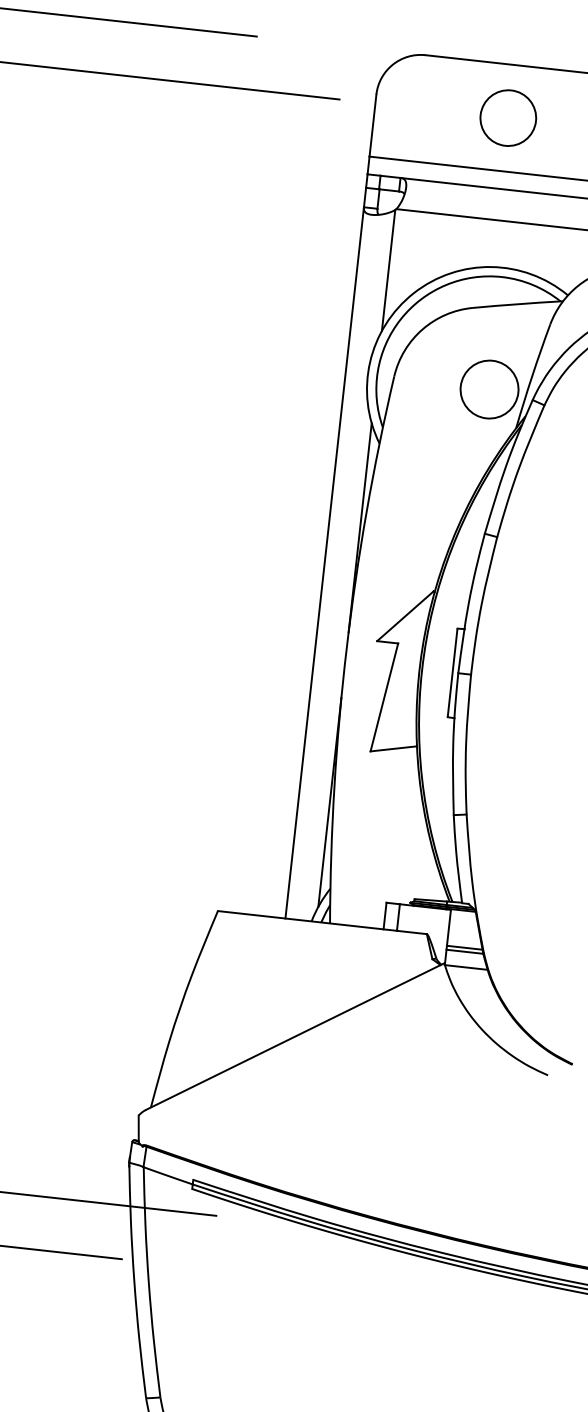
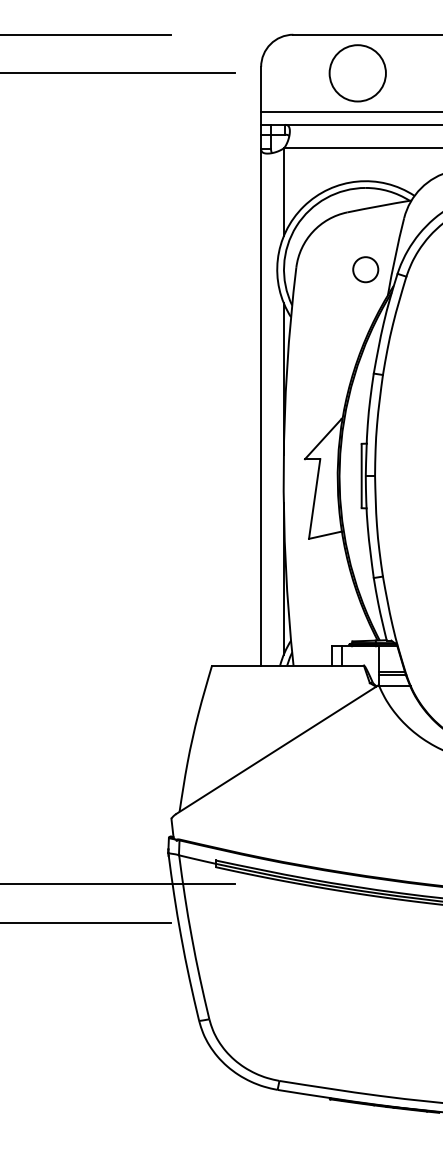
circle: (508, 118) -> (357, 73), size x1.4
circle: (489, 389) -> (365, 269), size x0.6

